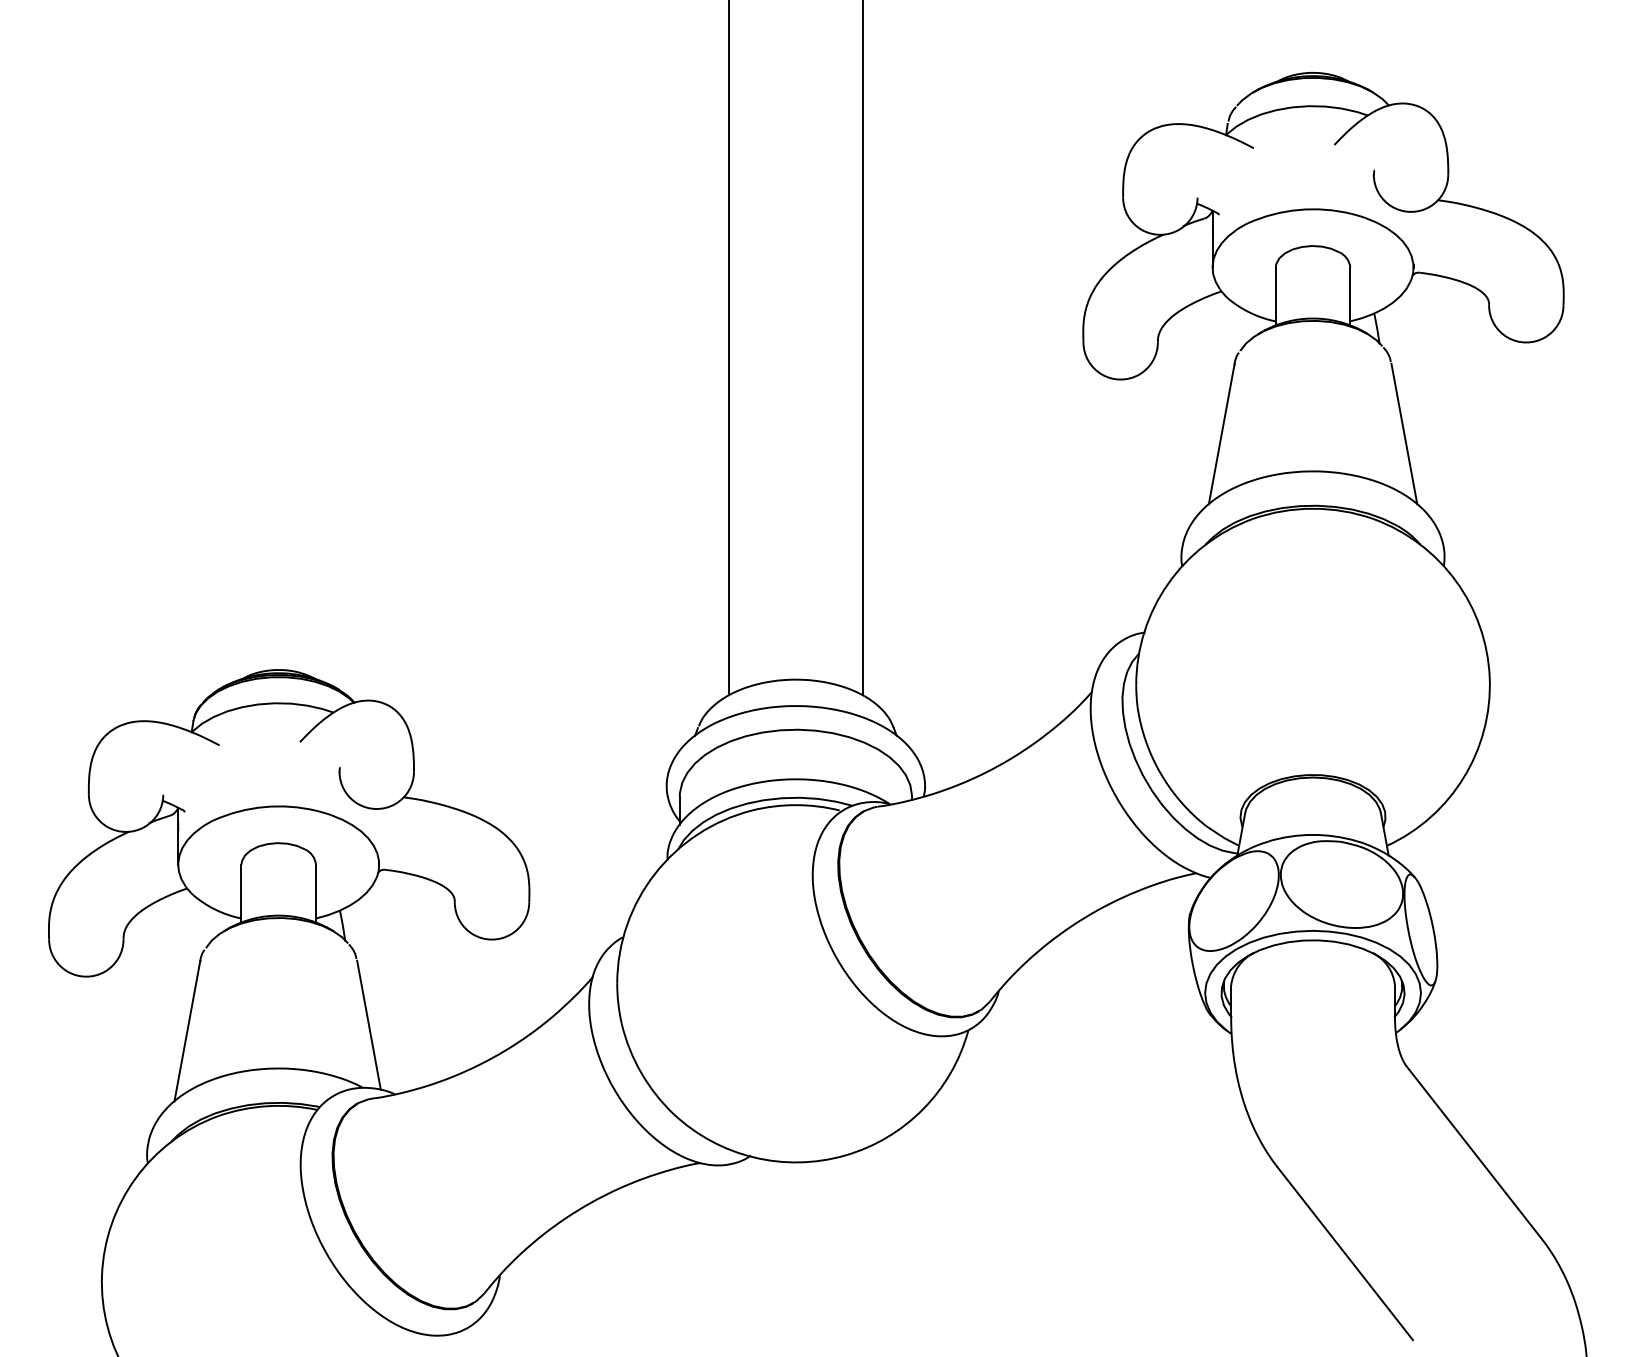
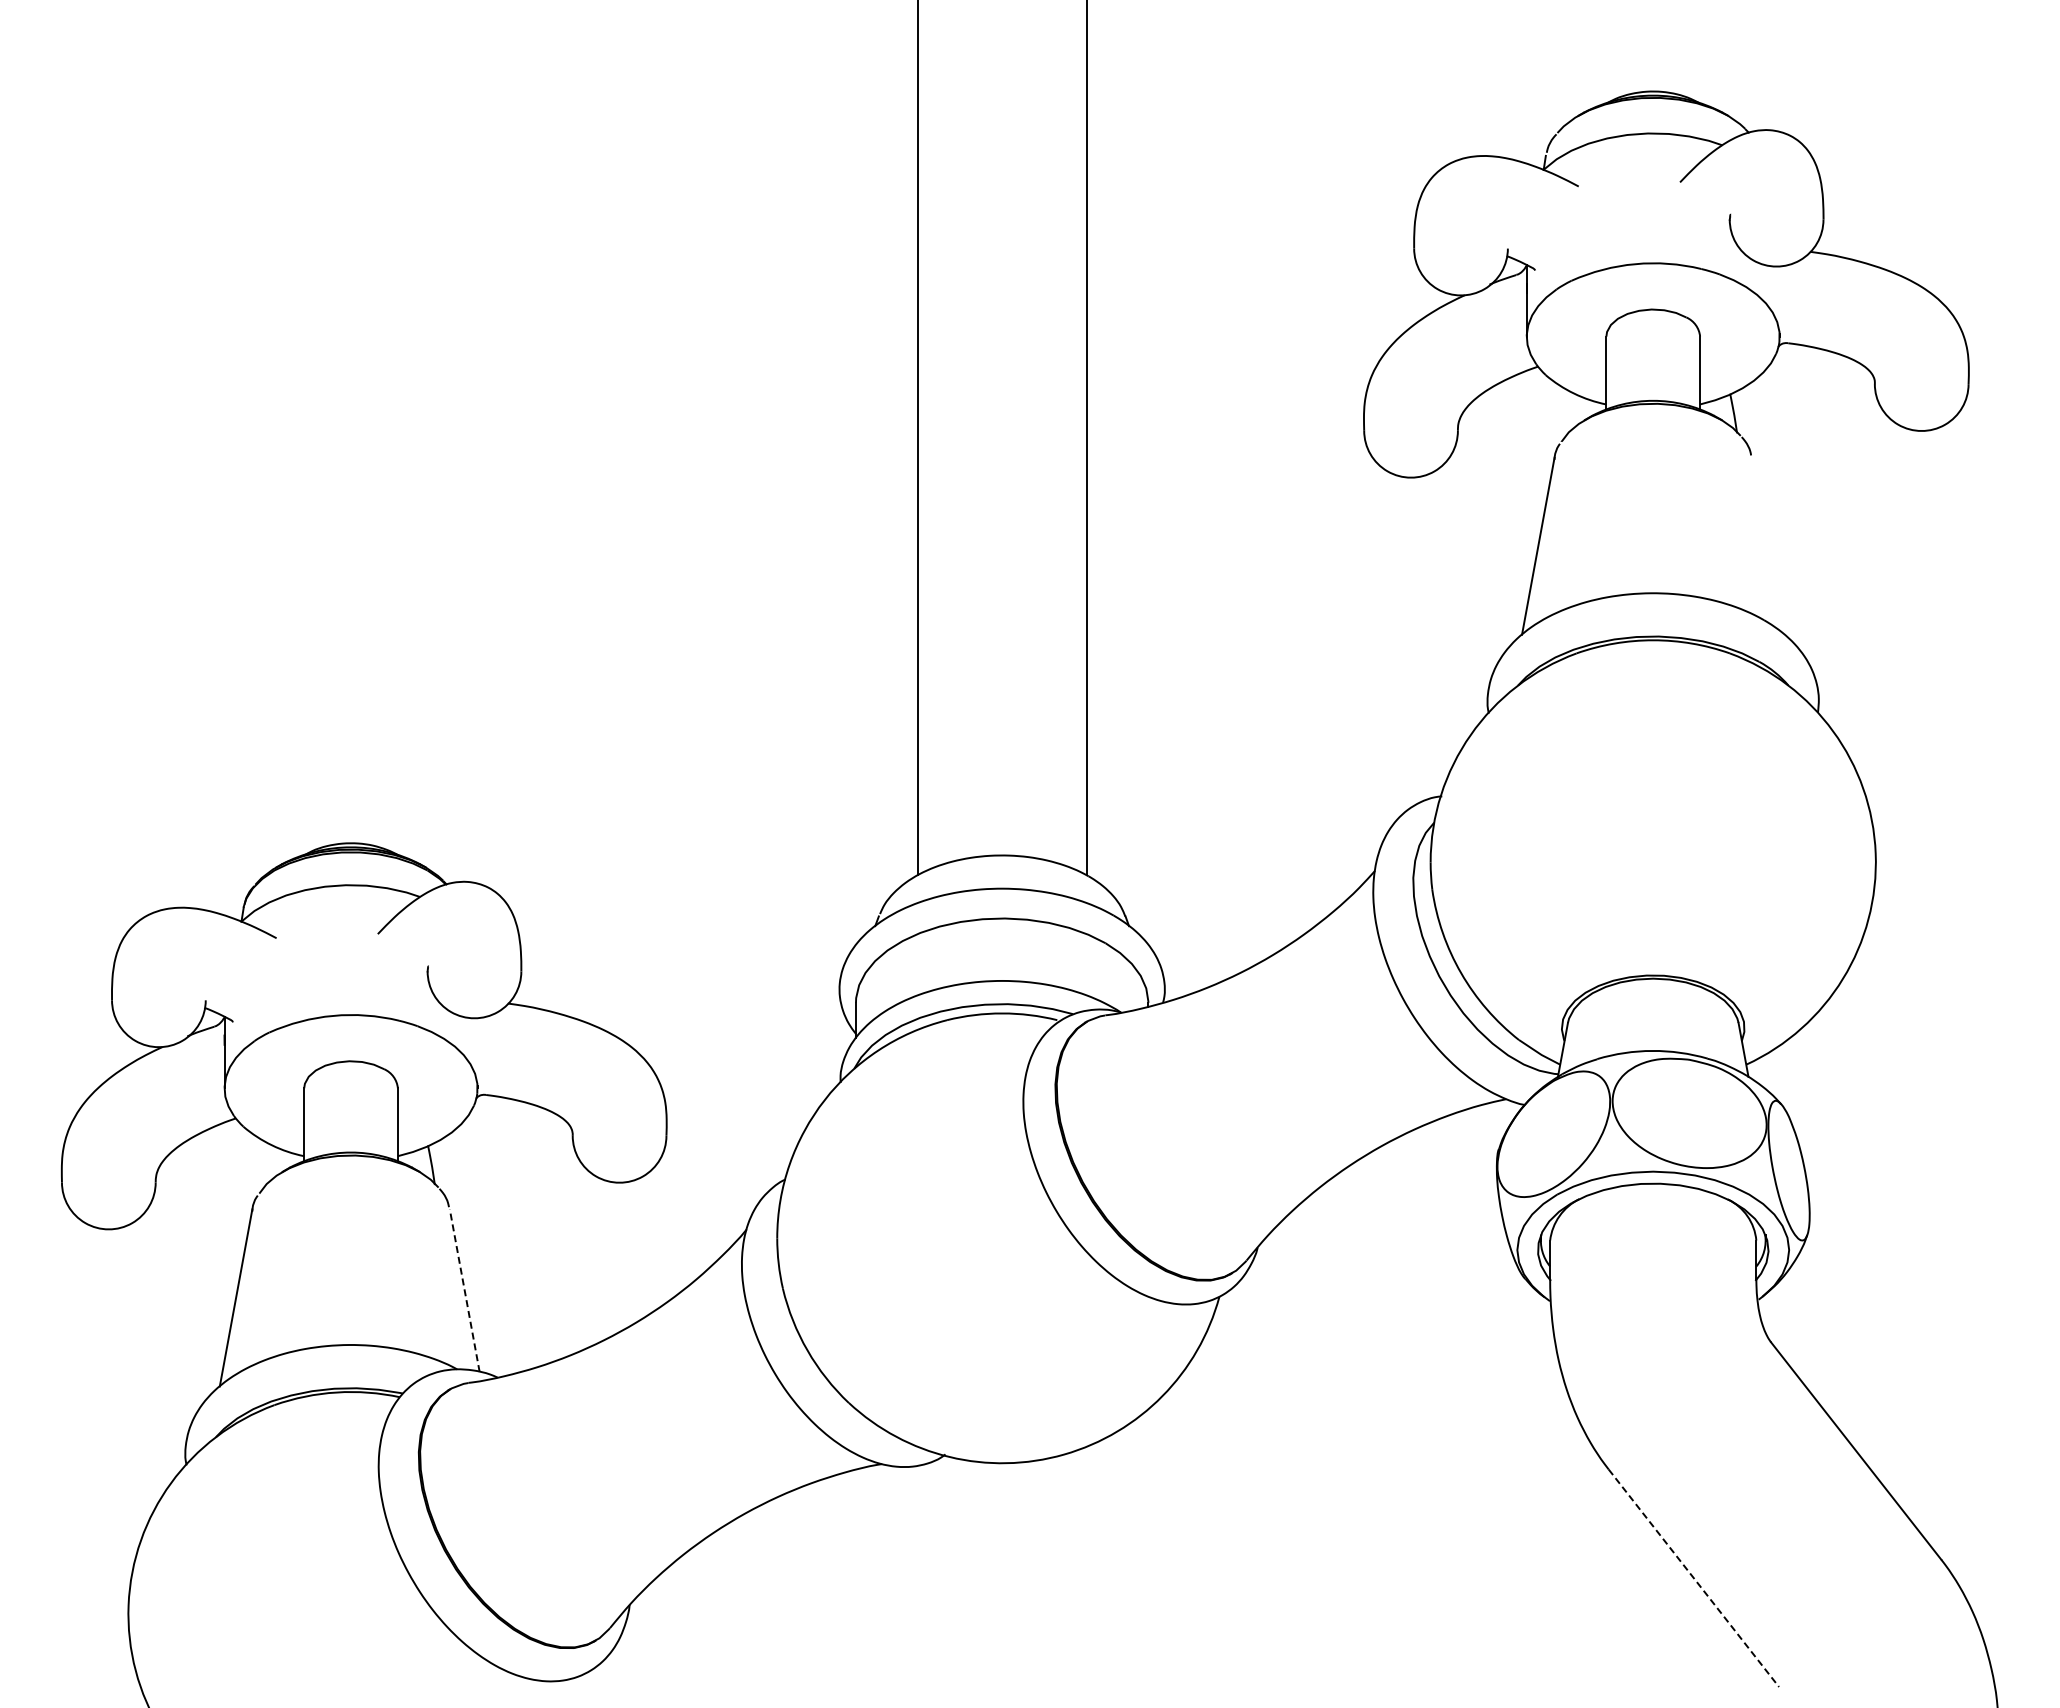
line: (1403, 433) -> (1767, 545), removed
line: (368, 1025) -> (464, 1290), solid -> dashed
line: (1345, 1253) -> (1694, 1578), solid -> dashed

